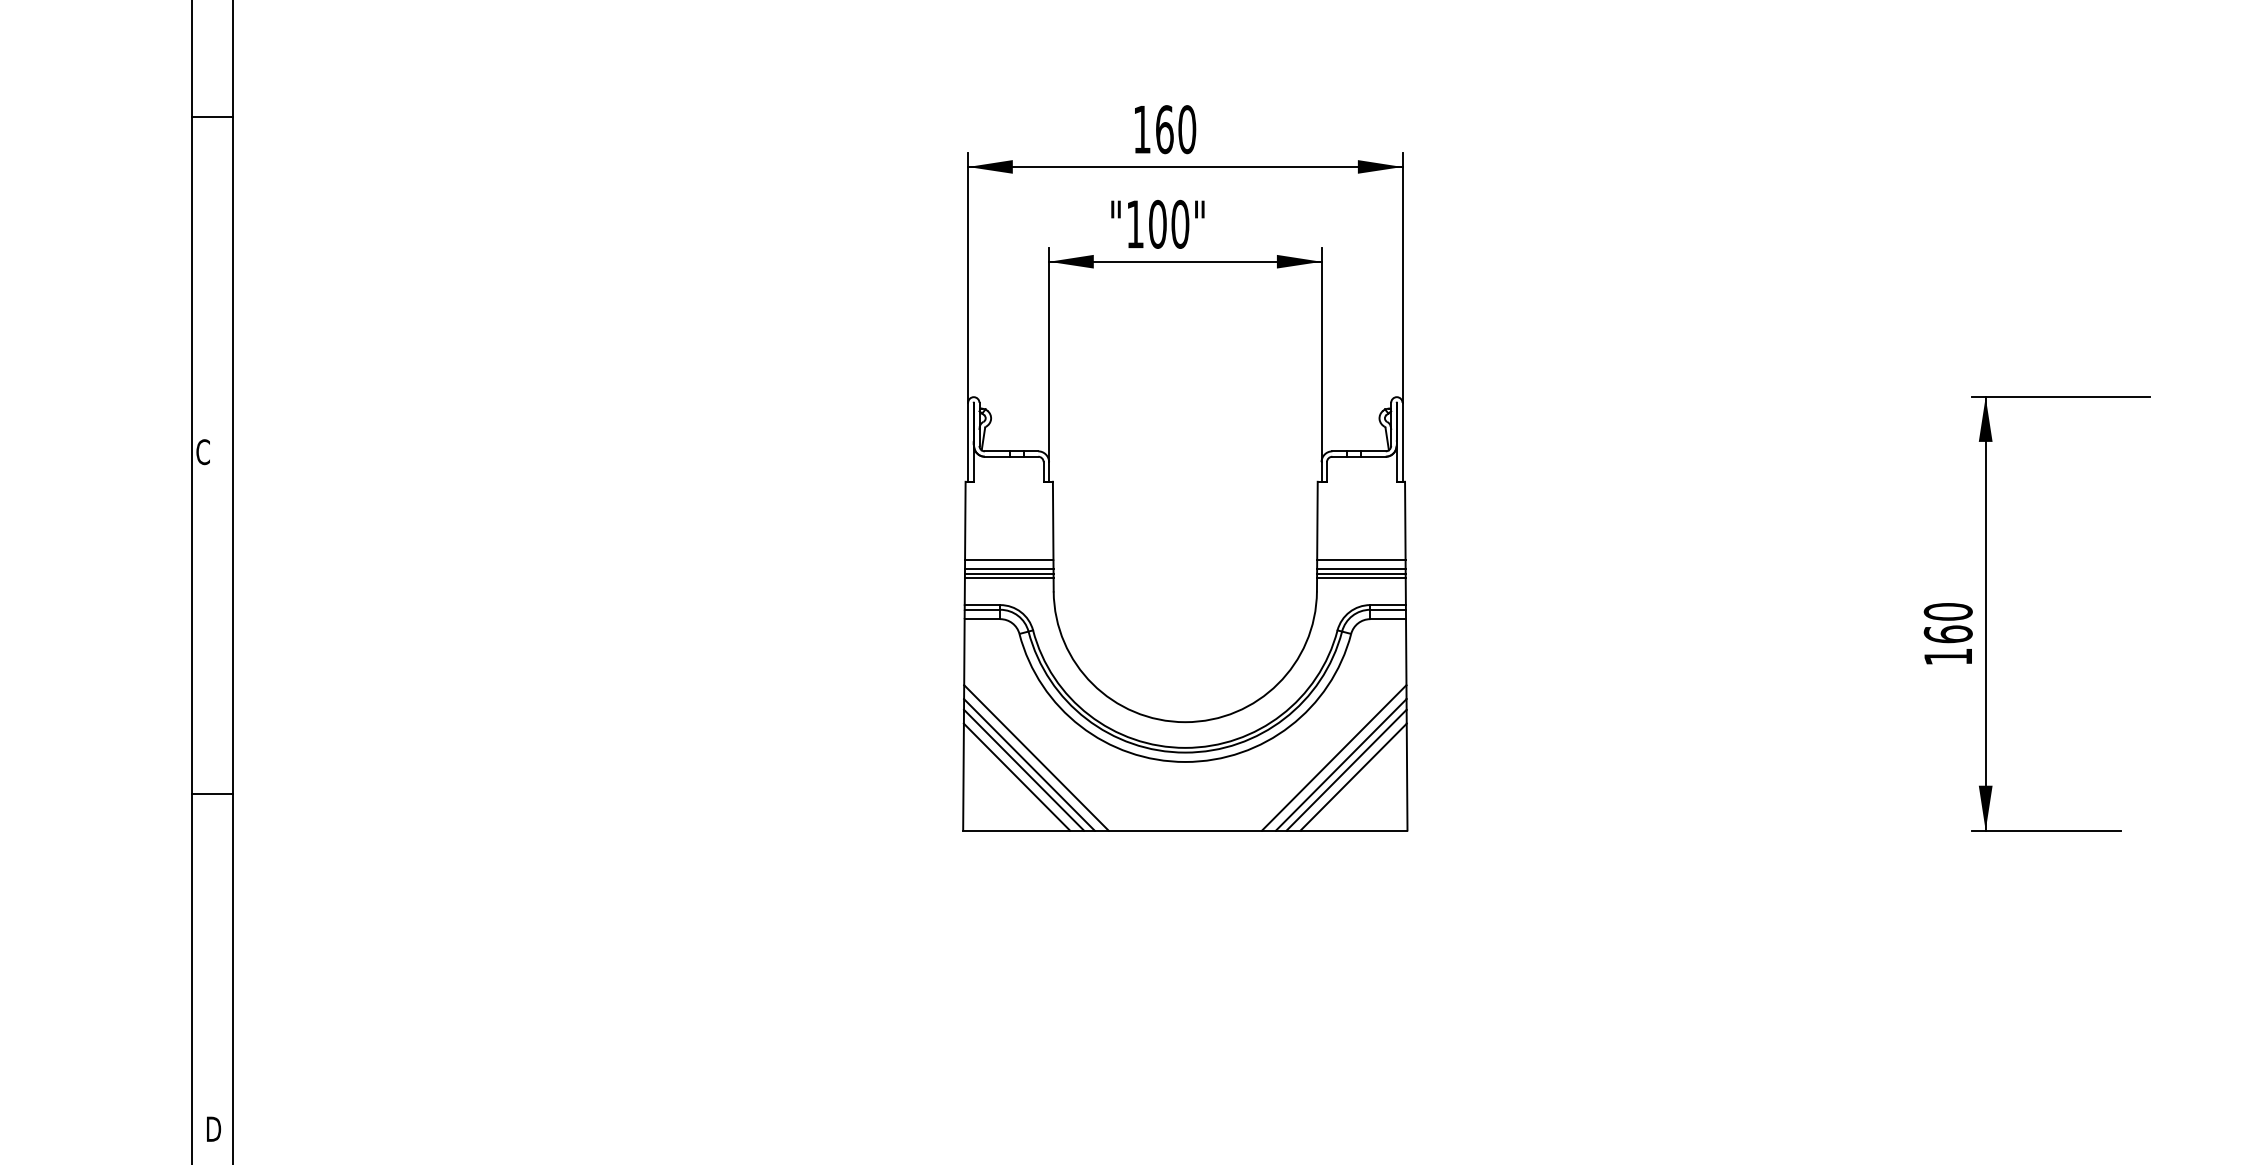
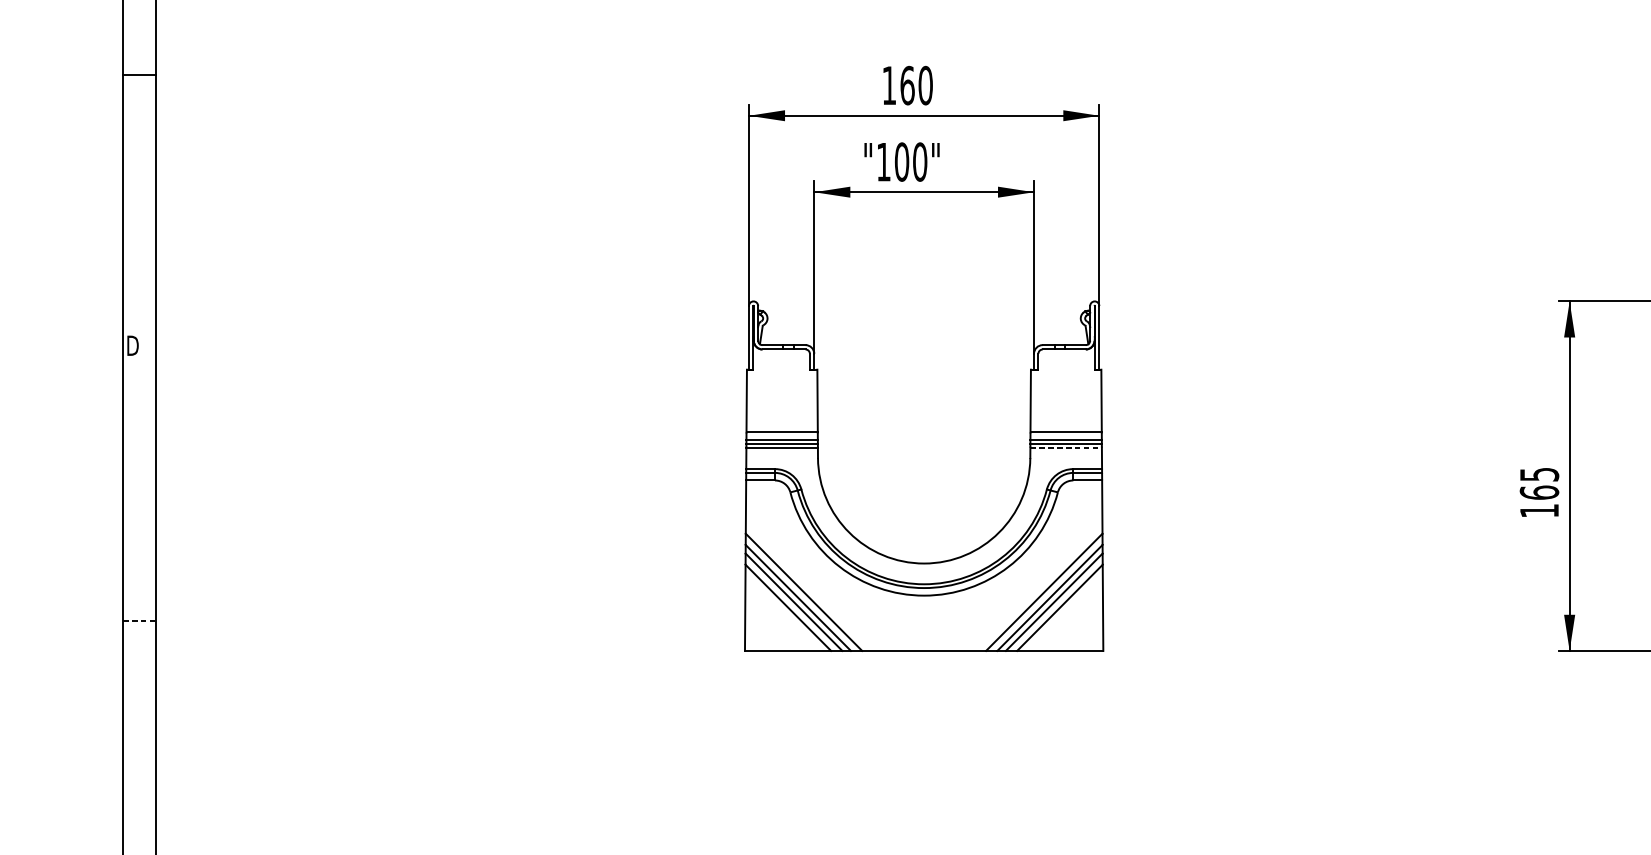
text: (203, 452) -> (132, 346), C -> D
line: (1361, 578) -> (1066, 447), solid -> dashed
text: (1947, 611) -> (1538, 474), 160 -> 165
line: (212, 794) -> (139, 621), solid -> dashed

